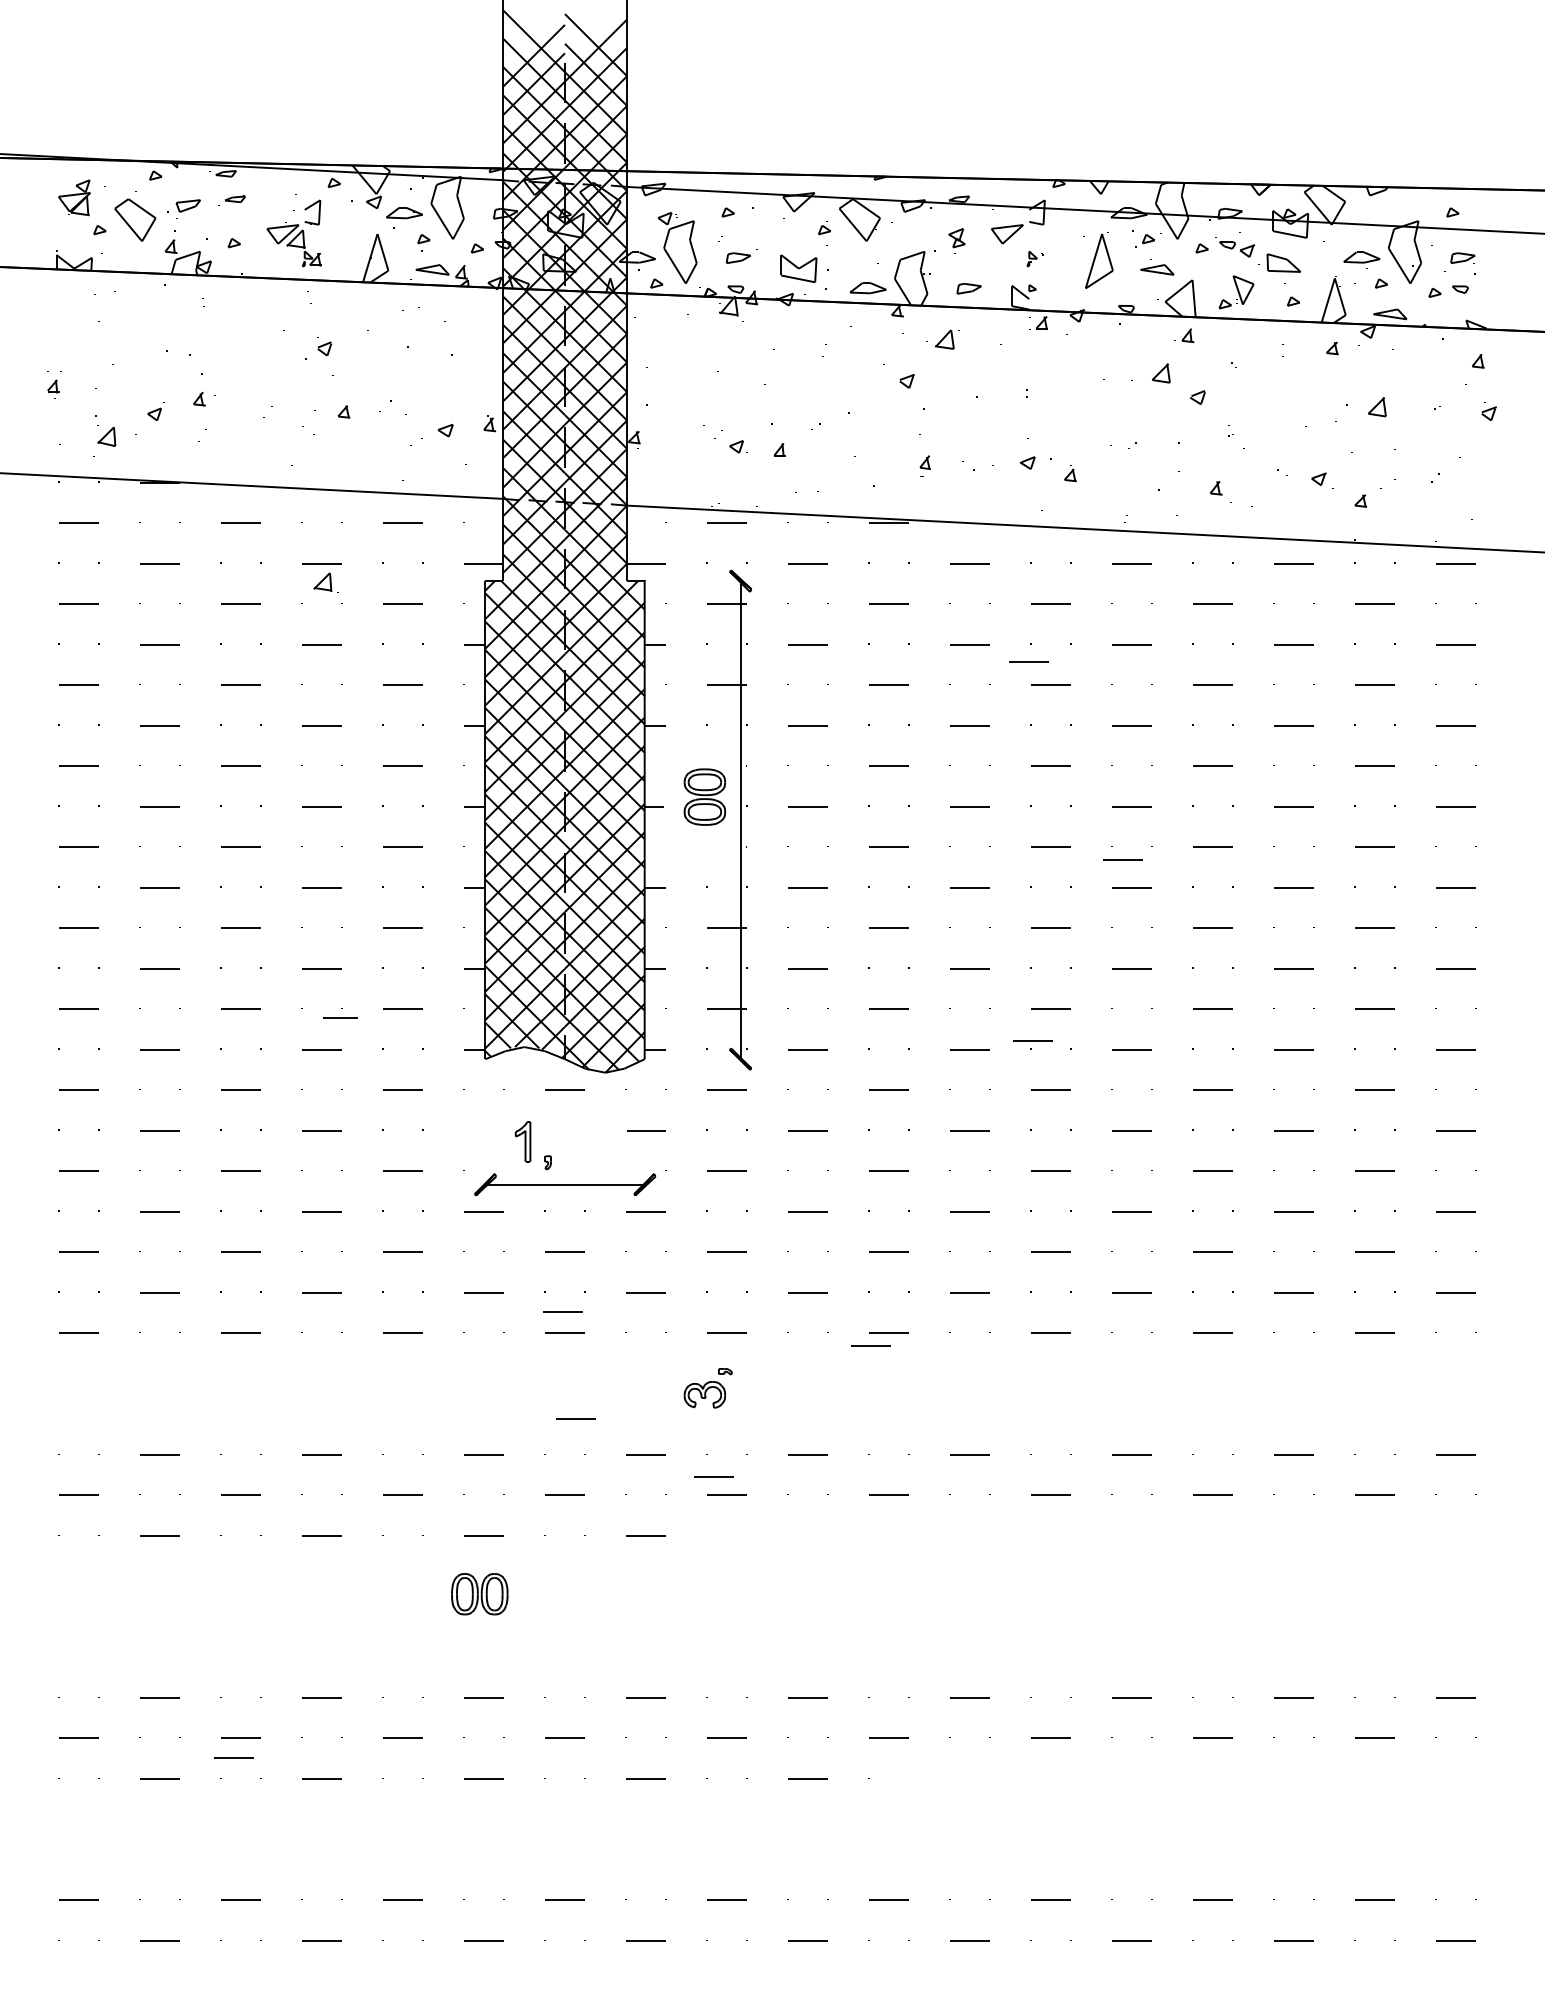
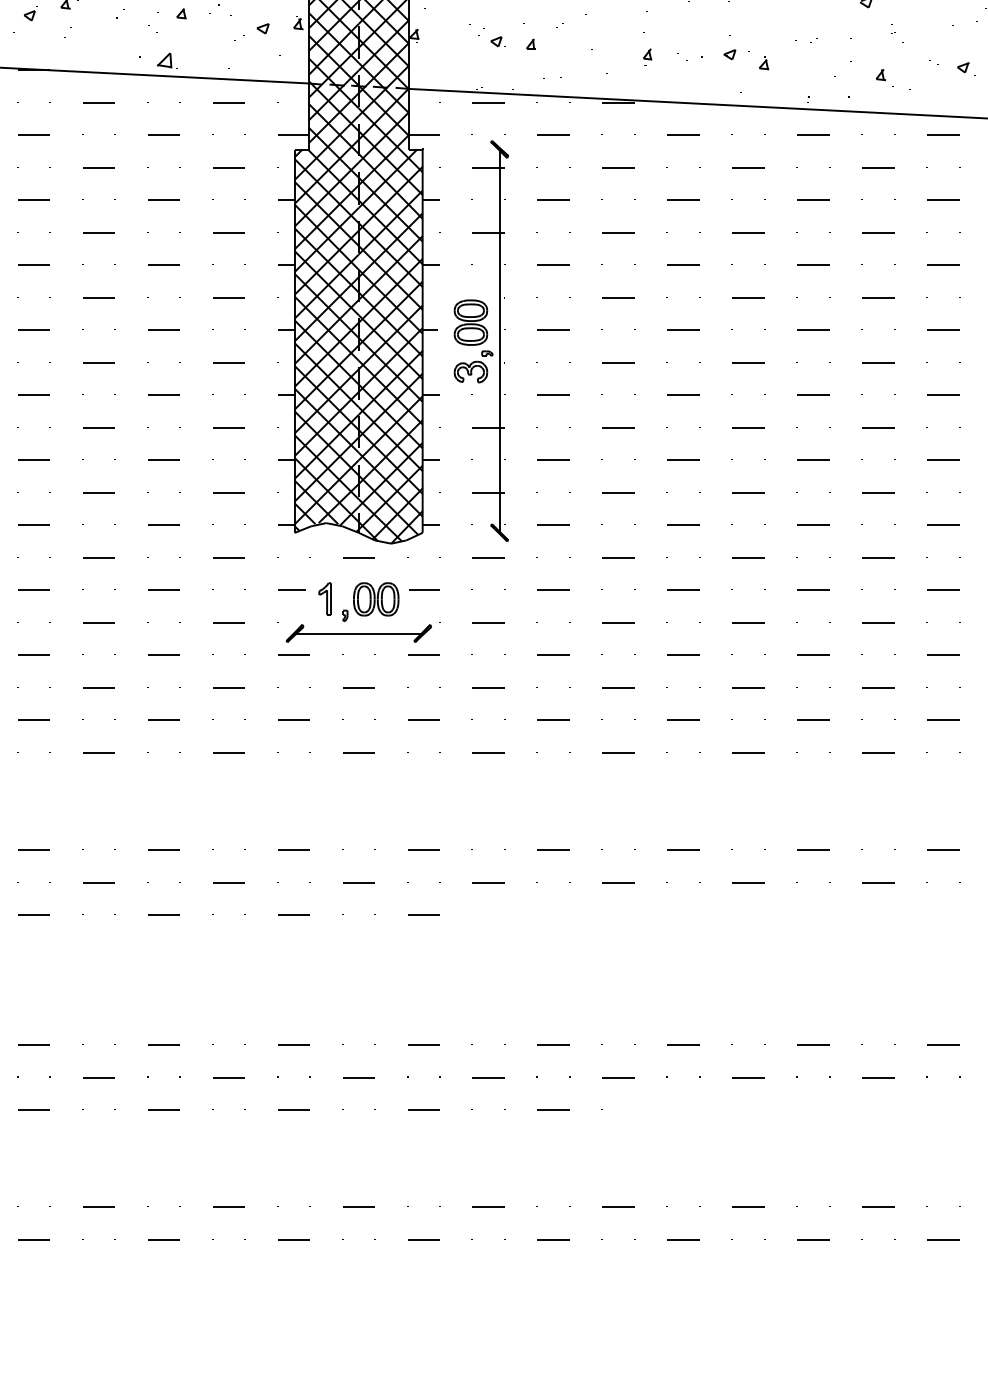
part: (325, 582) -> (166, 60), moved
line: (1028, 661) -> (730, 213), removed
line: (1122, 859) -> (805, 372), removed
line: (340, 1017) -> (291, 590), moved
line: (1032, 1040) -> (733, 517), removed
line: (562, 1311) -> (356, 735), removed
line: (870, 1345) -> (603, 762), removed
part: (707, 1388) -> (473, 367), moved
line: (575, 1418) -> (367, 820), removed
line: (713, 1476) -> (477, 867), removed
part: (479, 1594) -> (376, 599), moved
line: (233, 1757) -> (92, 1092), removed

